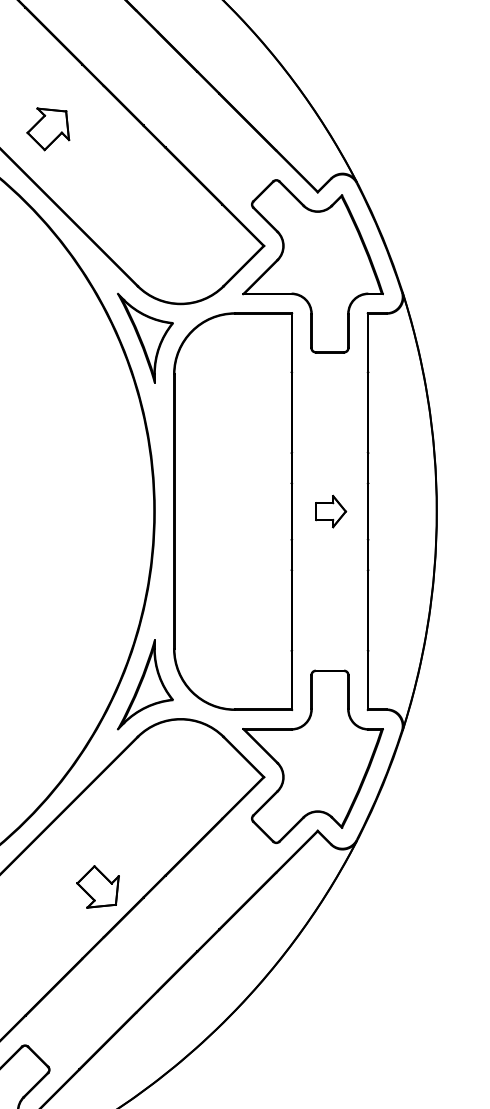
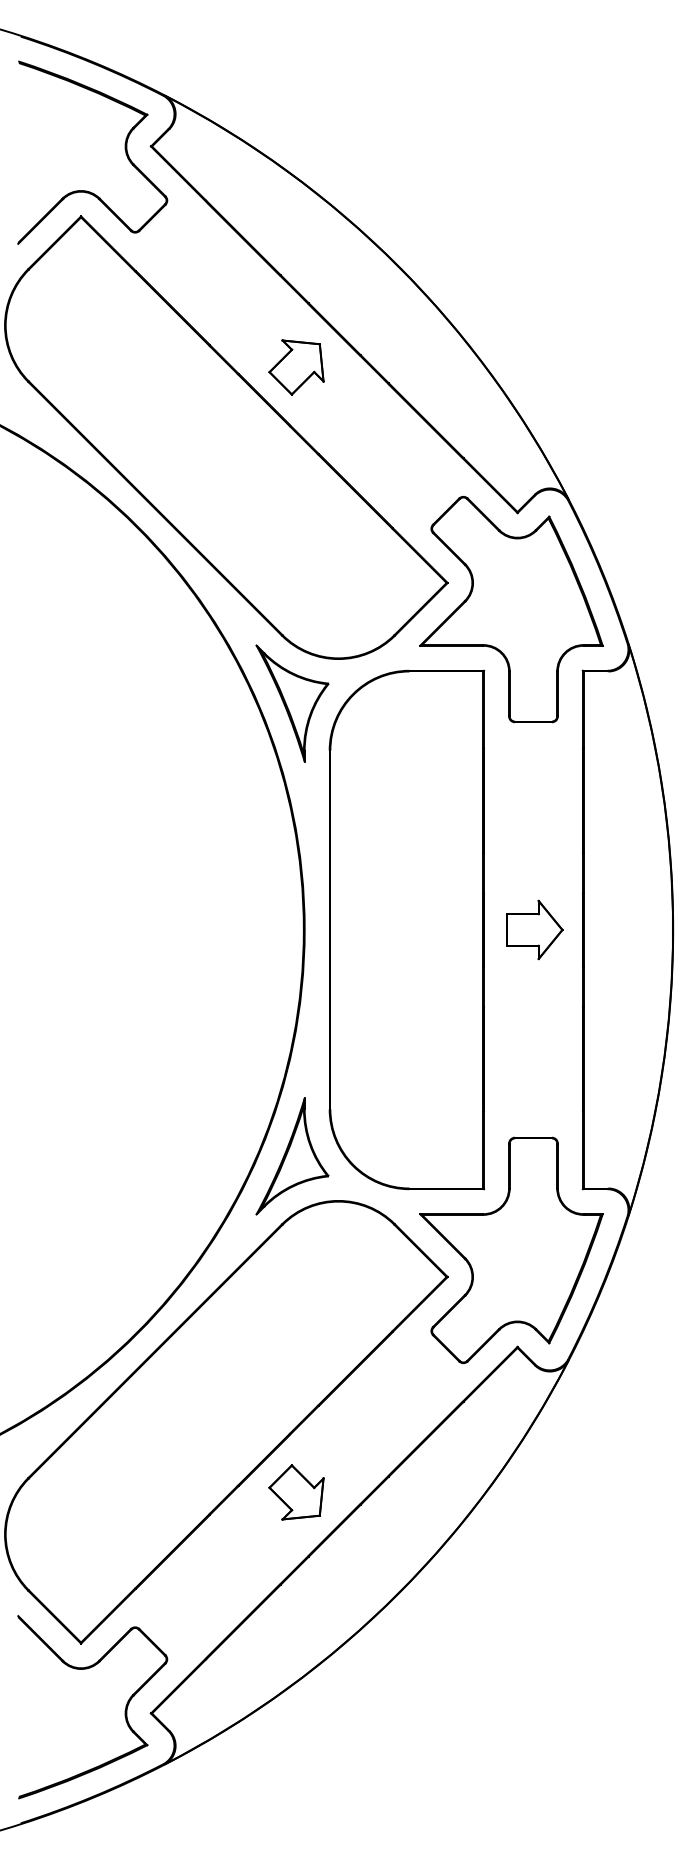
part: (48, 129) -> (296, 367), moved
part: (330, 511) -> (534, 929), size x1.43
part: (98, 887) -> (296, 1492), moved

